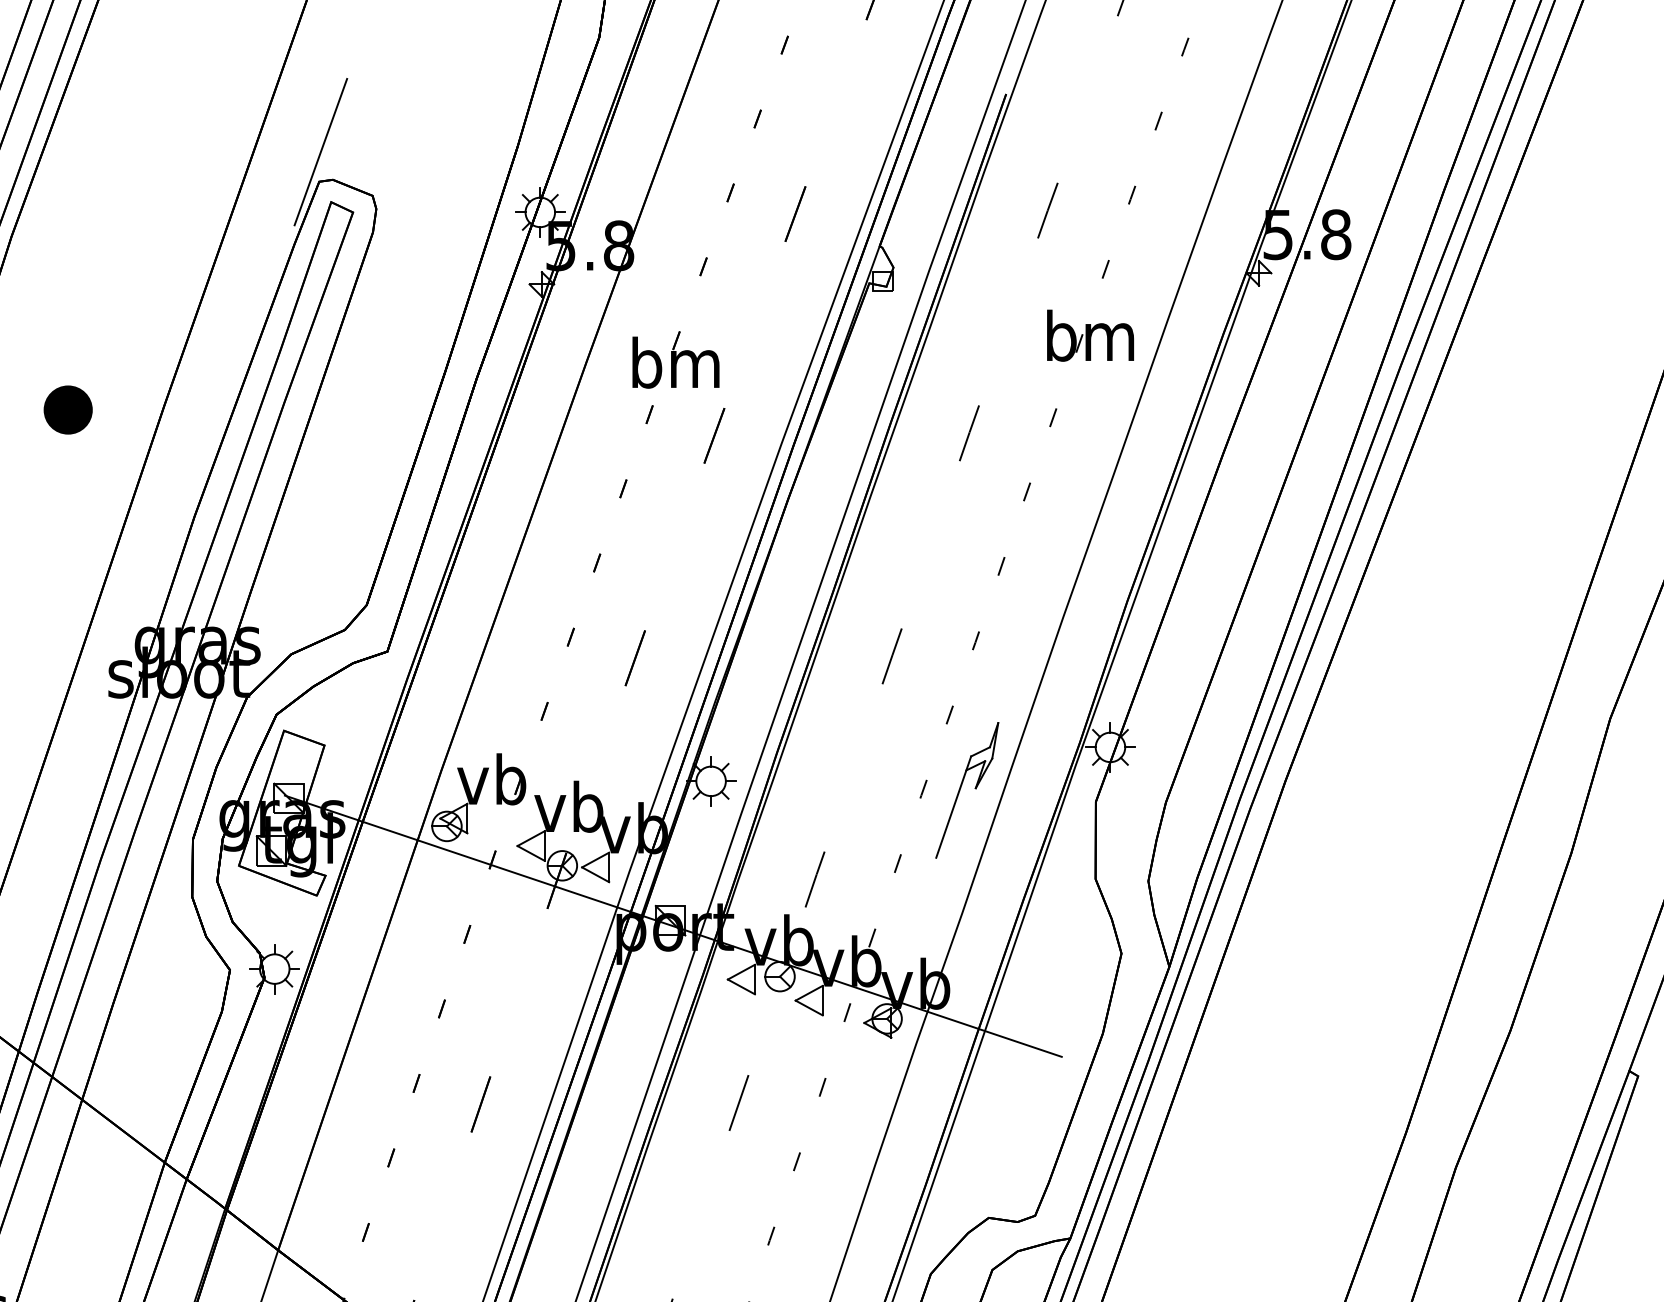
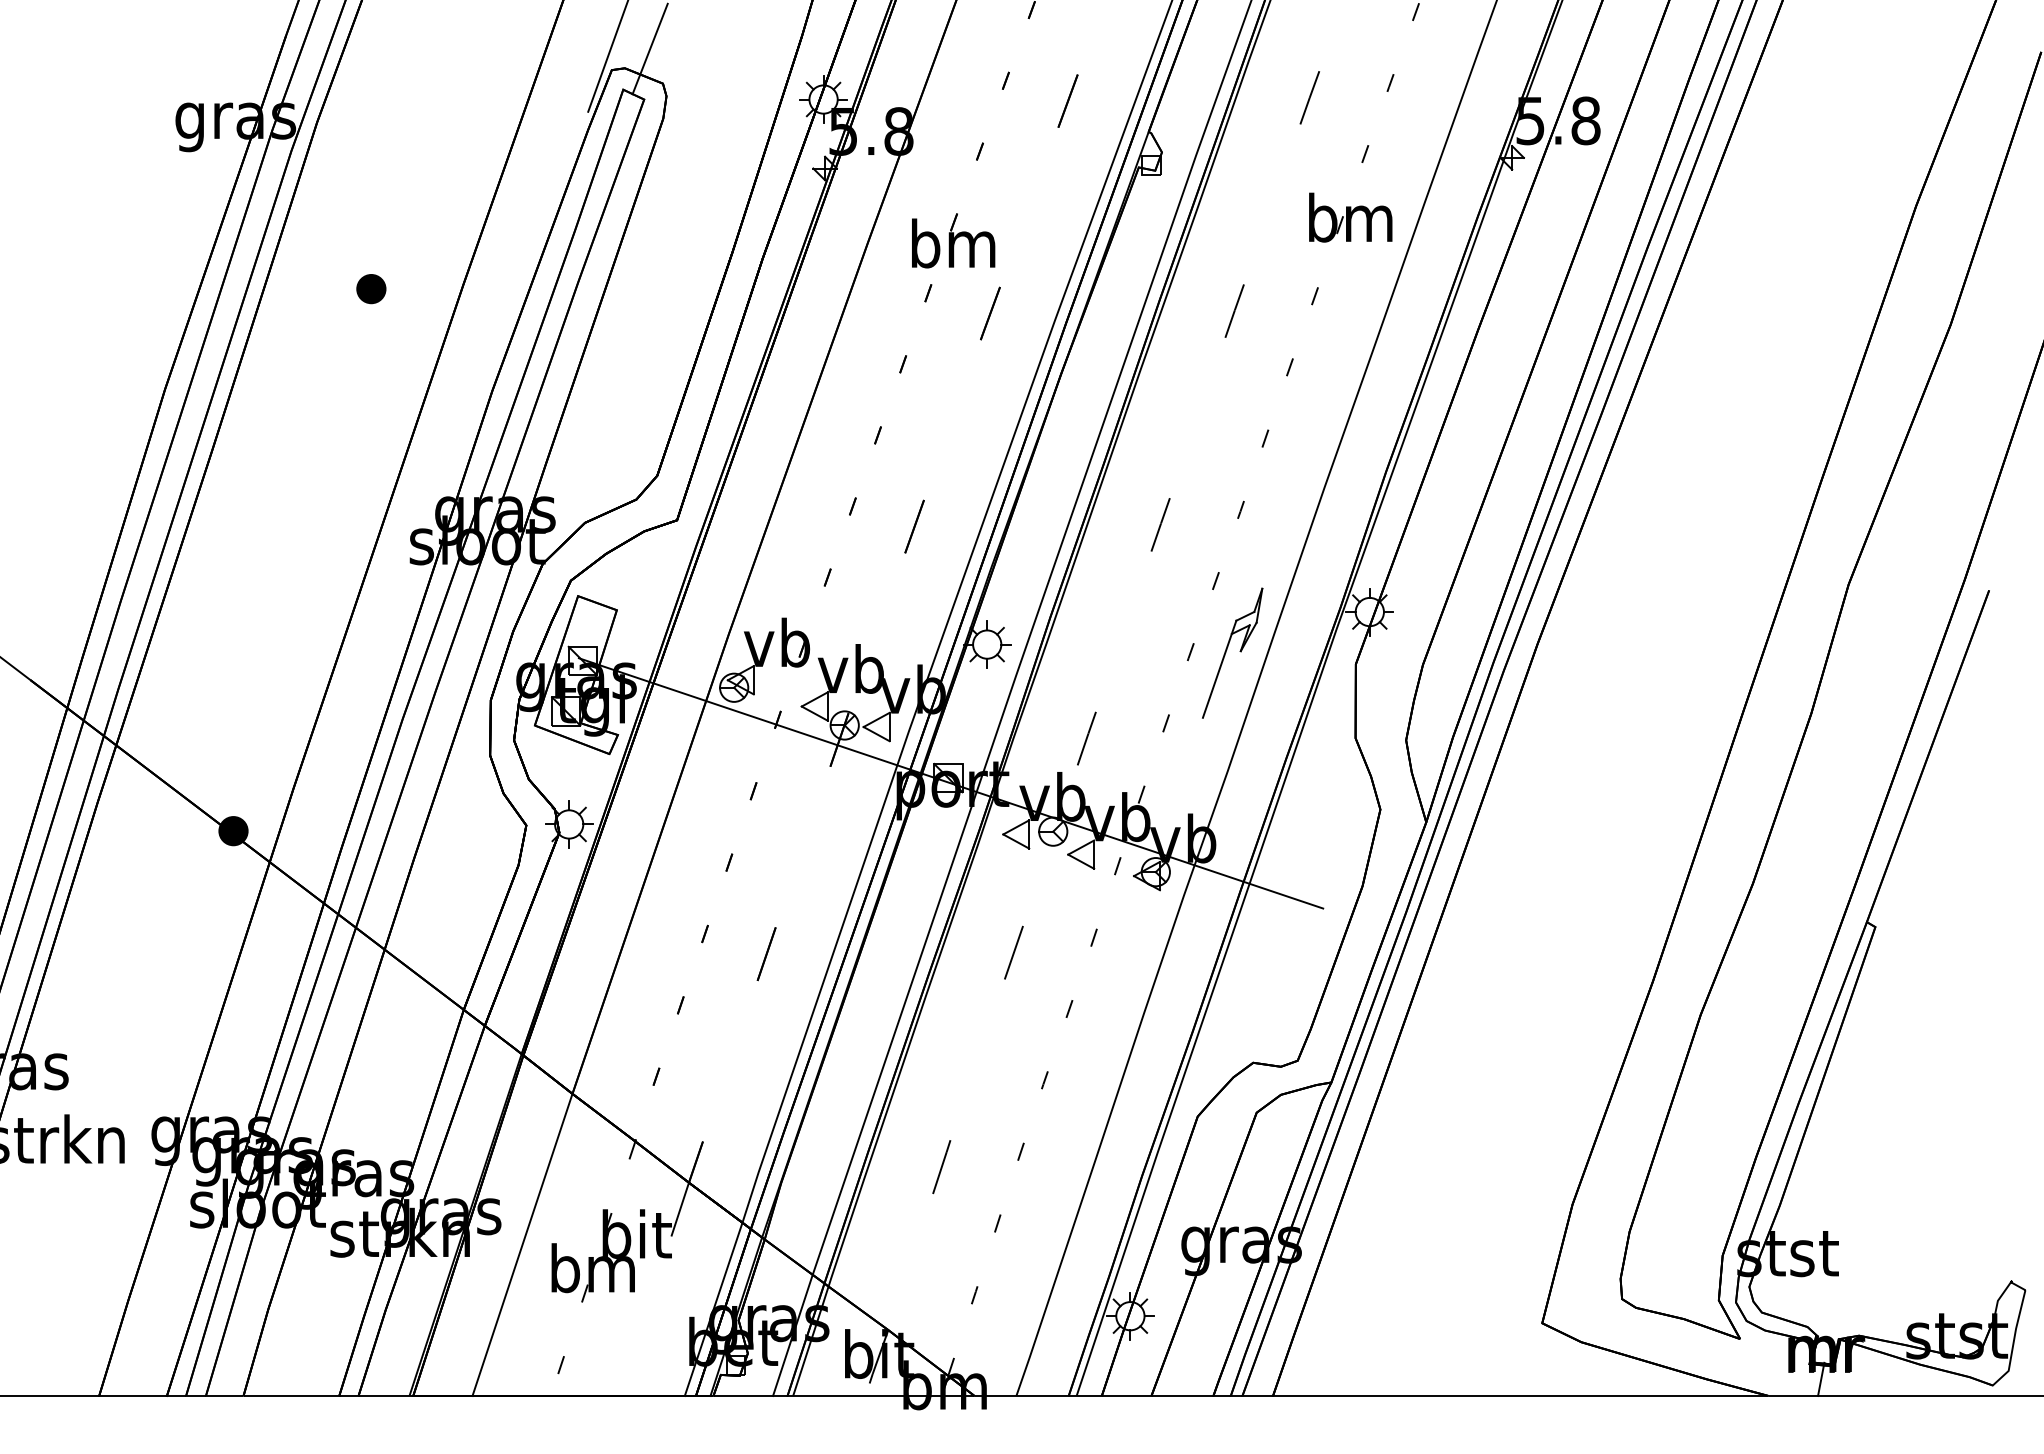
line: (358, 159) -> (649, 48), added
part: (68, 410) -> (371, 289), size x0.62

